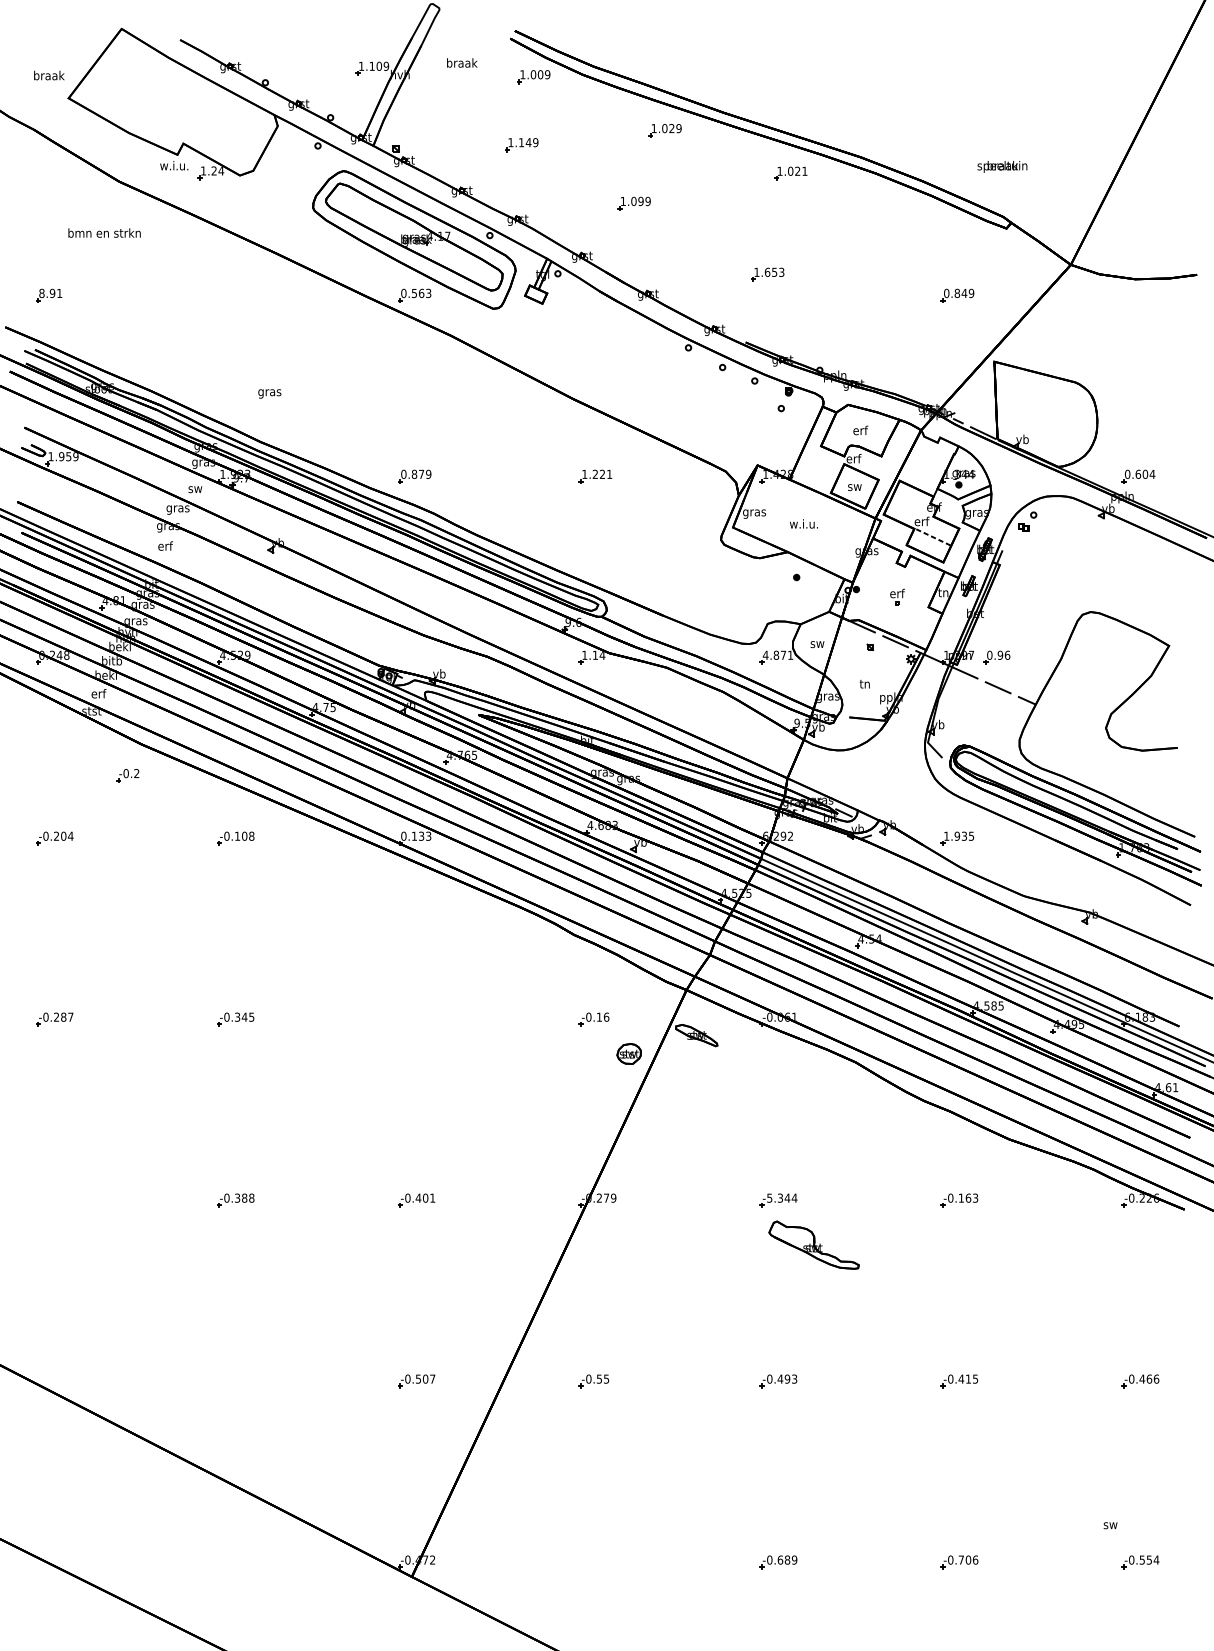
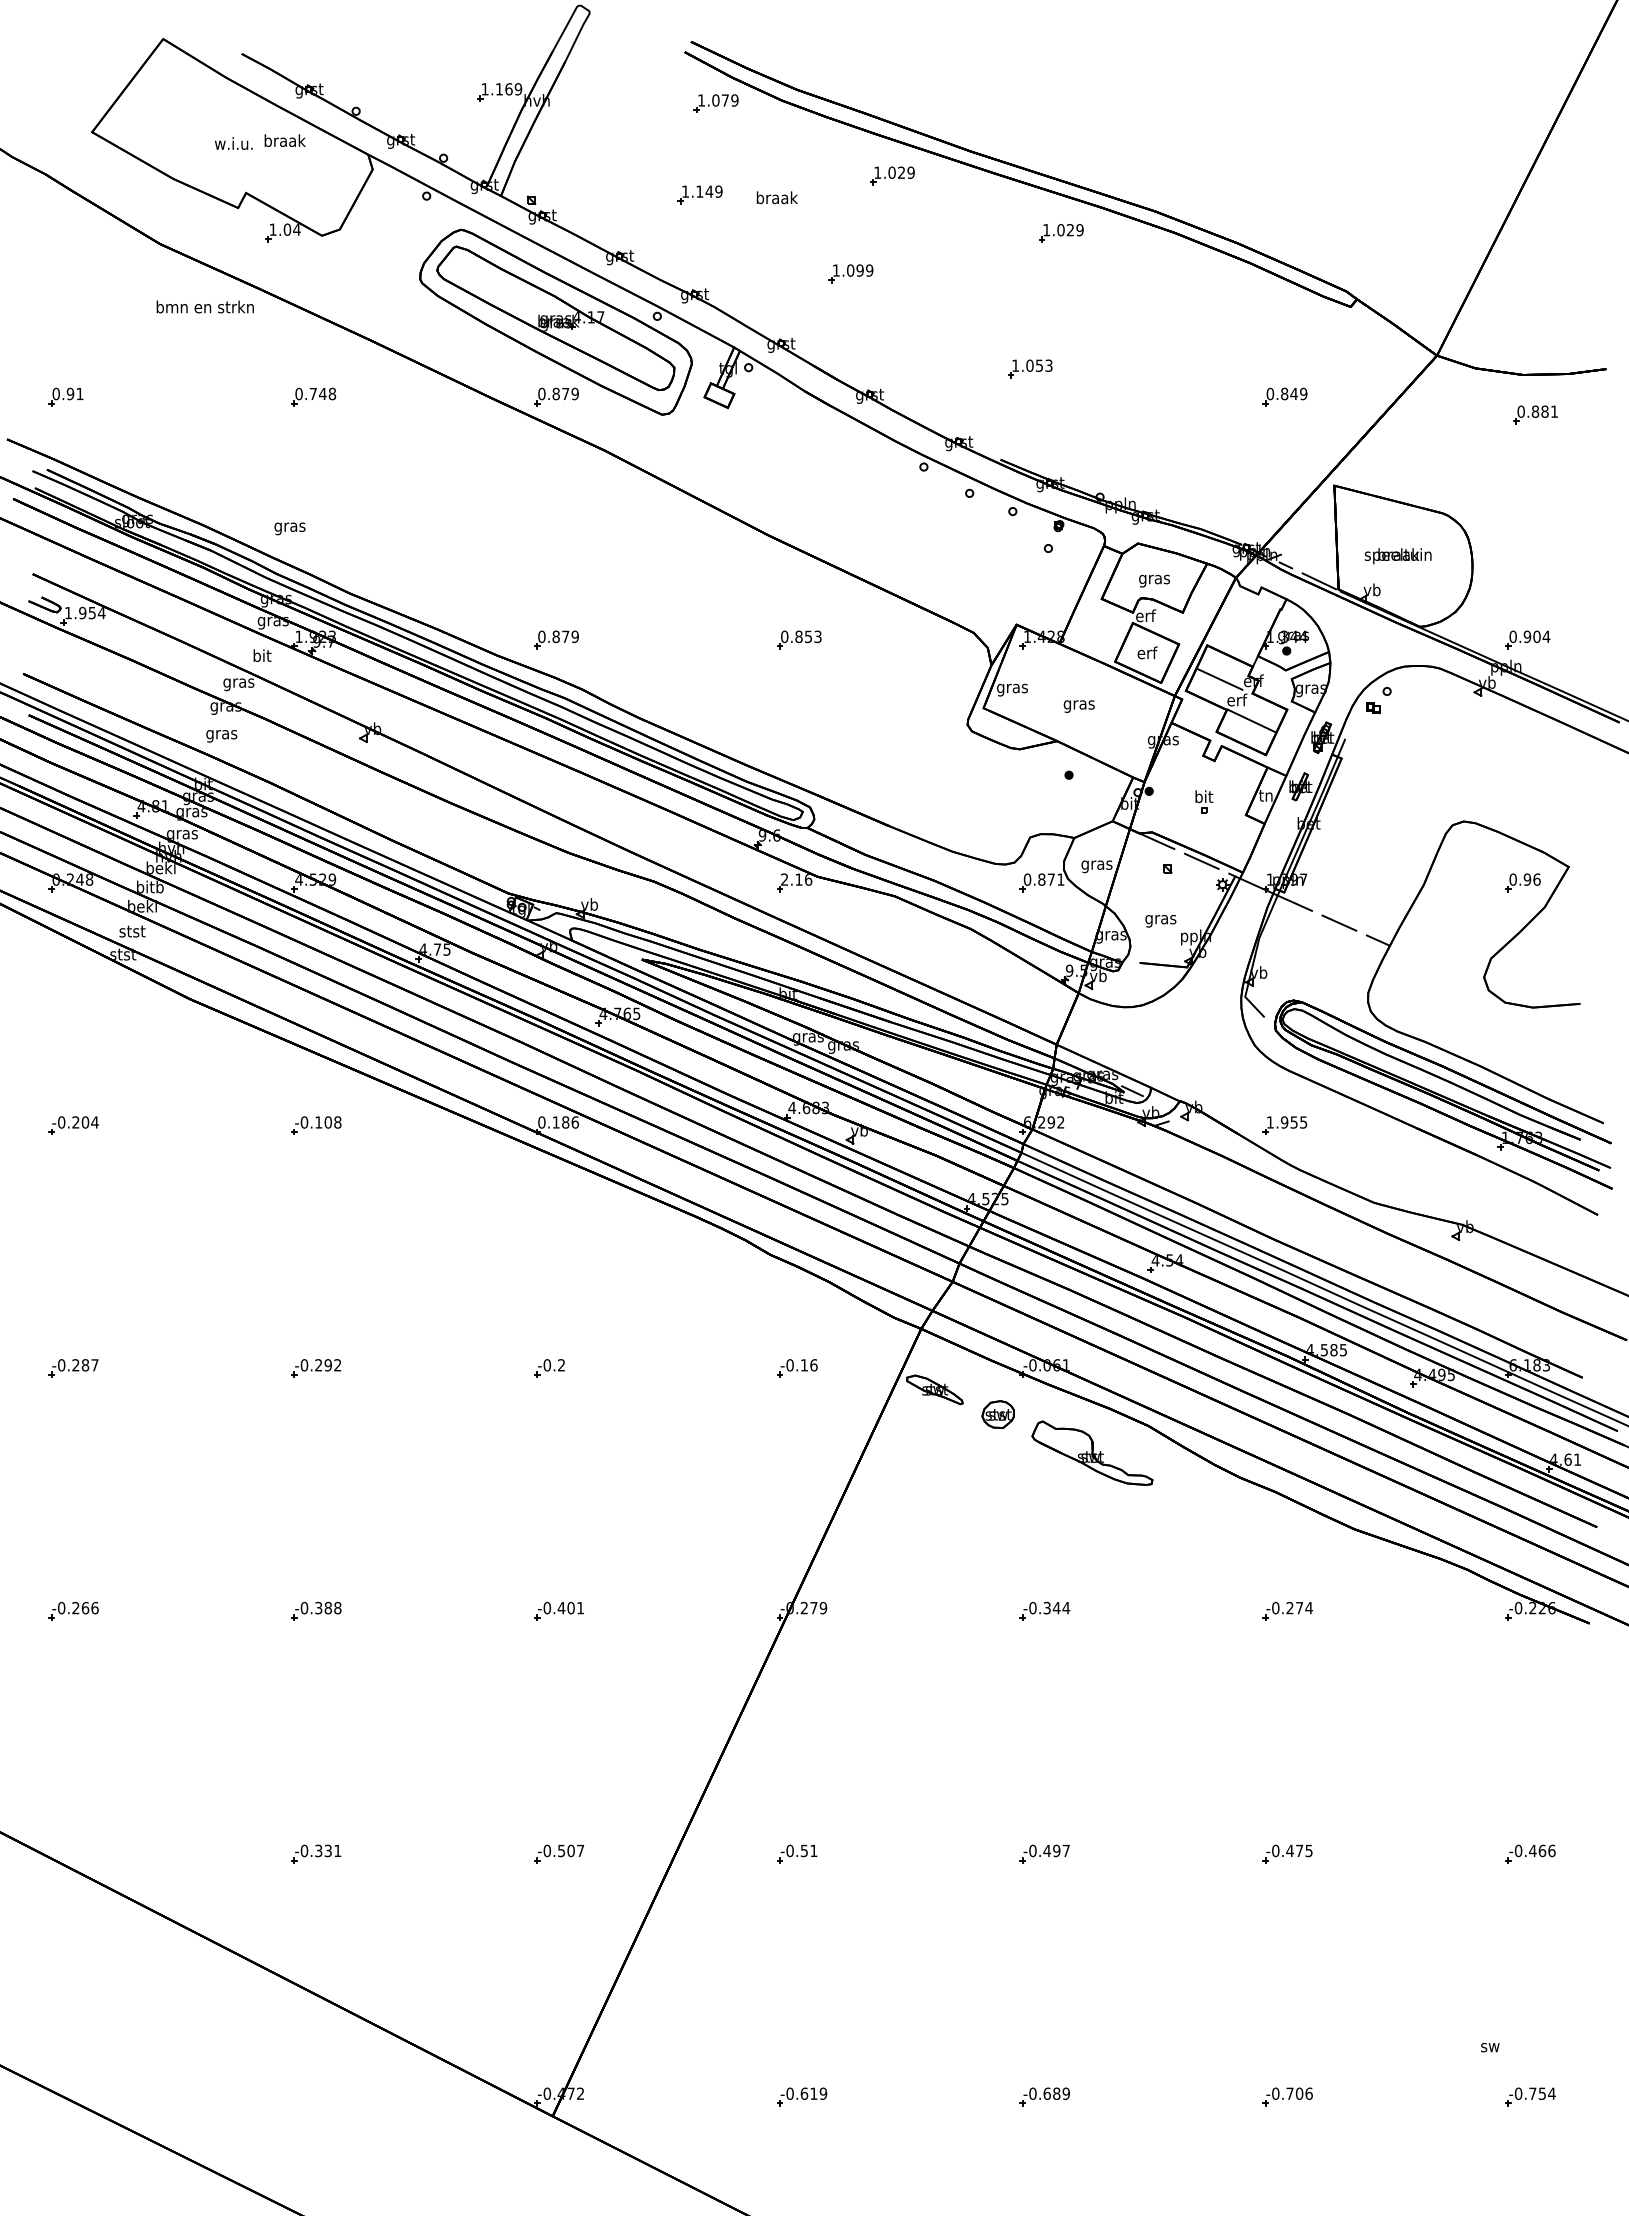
text: (461, 62) -> (776, 197), moved
text: (378, 66) -> (508, 89), 1.109 -> 1.169
text: (540, 74) -> (725, 100), 1.009 -> 1.079
text: (48, 75) -> (284, 140), moved
text: (174, 165) -> (233, 143), moved
text: (1001, 167) -> (1397, 556), moved
text: (214, 170) -> (287, 229), 1.24 -> 1.04
text: (804, 171) -> (1079, 230), 1.021 -> 1.029
text: (103, 232) -> (204, 306), moved
text: (767, 272) -> (1029, 365), 1.653 -> 1.053
text: (41, 293) -> (55, 393), 8.91 -> 0.91
text: (421, 293) -> (565, 393), 0.563 -> 0.879
part: (233, 295) -> (313, 396), added
part: (1144, 308) -> (1535, 414), added
text: (269, 393) -> (289, 528), moved
text: (860, 431) -> (1154, 579), erf -> gras
text: (75, 456) -> (101, 613), 1.959 -> 1.954
text: (597, 474) -> (801, 636), 1.221 -> 0.853
text: (1138, 474) -> (1527, 636), 0.604 -> 0.904
text: (855, 486) -> (1147, 652), sw -> erf
text: (194, 488) -> (261, 655), sw -> bit
line: (908, 505) -> (1219, 678), added
text: (803, 524) -> (1078, 704), w.i.u. -> gras
line: (932, 536) -> (1251, 720), dashed -> solid
text: (165, 547) -> (221, 734), erf -> gras
text: (897, 593) -> (1204, 796), erf -> bit
text: (817, 645) -> (1096, 866), sw -> gras
text: (593, 655) -> (796, 879), 1.14 -> 2.16
text: (765, 655) -> (1027, 879), 4.871 -> 0.871
part: (996, 657) -> (1522, 882), moved
text: (864, 685) -> (1160, 919), tn -> gras
text: (98, 693) -> (132, 930), erf -> stst
part: (127, 775) -> (549, 1368), moved
text: (964, 835) -> (1294, 1121), 1.935 -> 1.955
text: (425, 836) -> (570, 1122), 0.133 -> 0.186
text: (244, 1017) -> (328, 1365), -0.345 -> -0.292
part: (628, 1053) -> (997, 1414), moved
text: (968, 1197) -> (1299, 1607), -0.163 -> -0.274
text: (769, 1198) -> (1032, 1608), -5.344 -> -0.344
part: (54, 1199) -> (73, 1610), added
part: (814, 1244) -> (1092, 1452), moved
text: (606, 1378) -> (813, 1850), -0.55 -> -0.51
text: (794, 1378) -> (1065, 1850), -0.493 -> -0.497
text: (968, 1378) -> (1299, 1850), -0.415 -> -0.475
part: (235, 1381) -> (316, 1853), added
text: (1142, 1559) -> (1532, 2093), -0.554 -> -0.754
part: (598, 1562) -> (802, 2096), added

